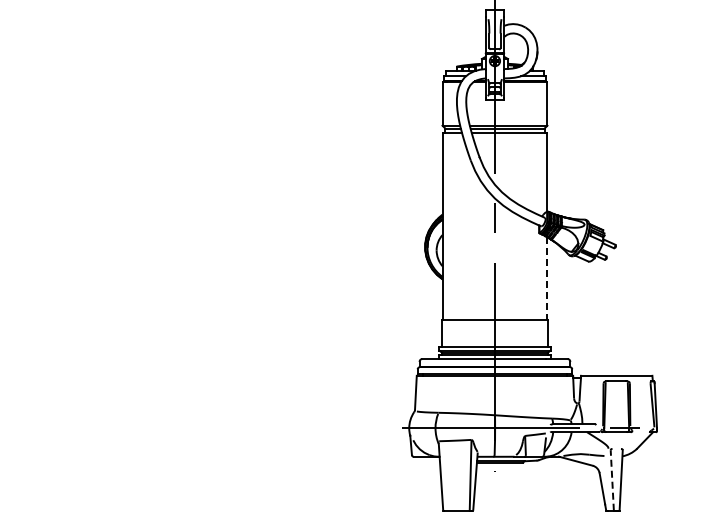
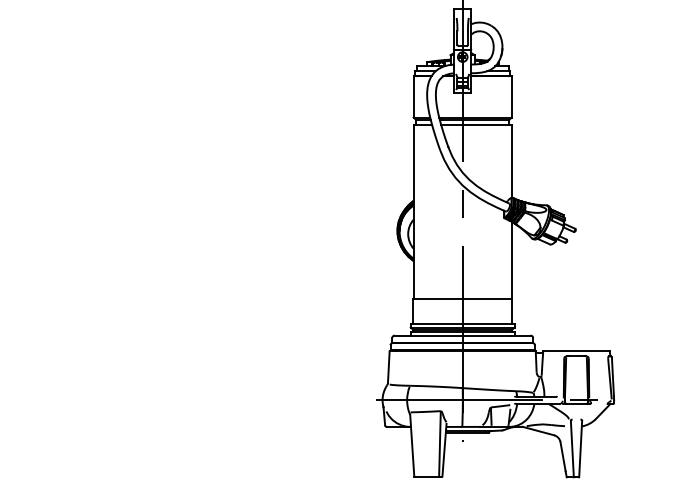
line: (547, 278) -> (511, 260), dashed -> solid
line: (612, 479) -> (572, 448), dashed -> solid

